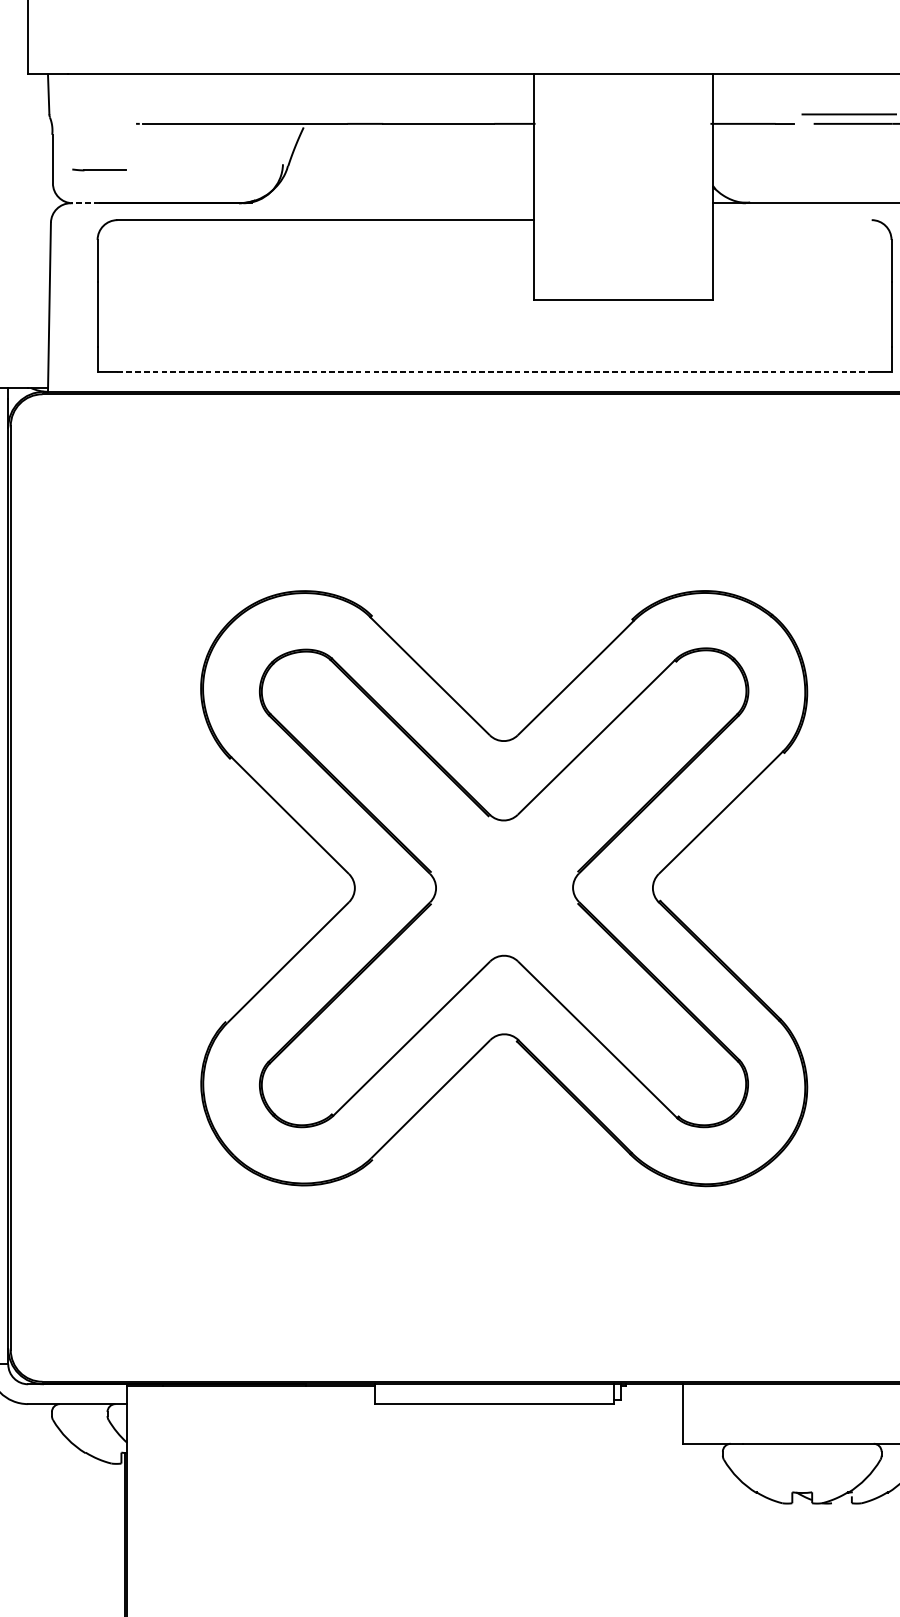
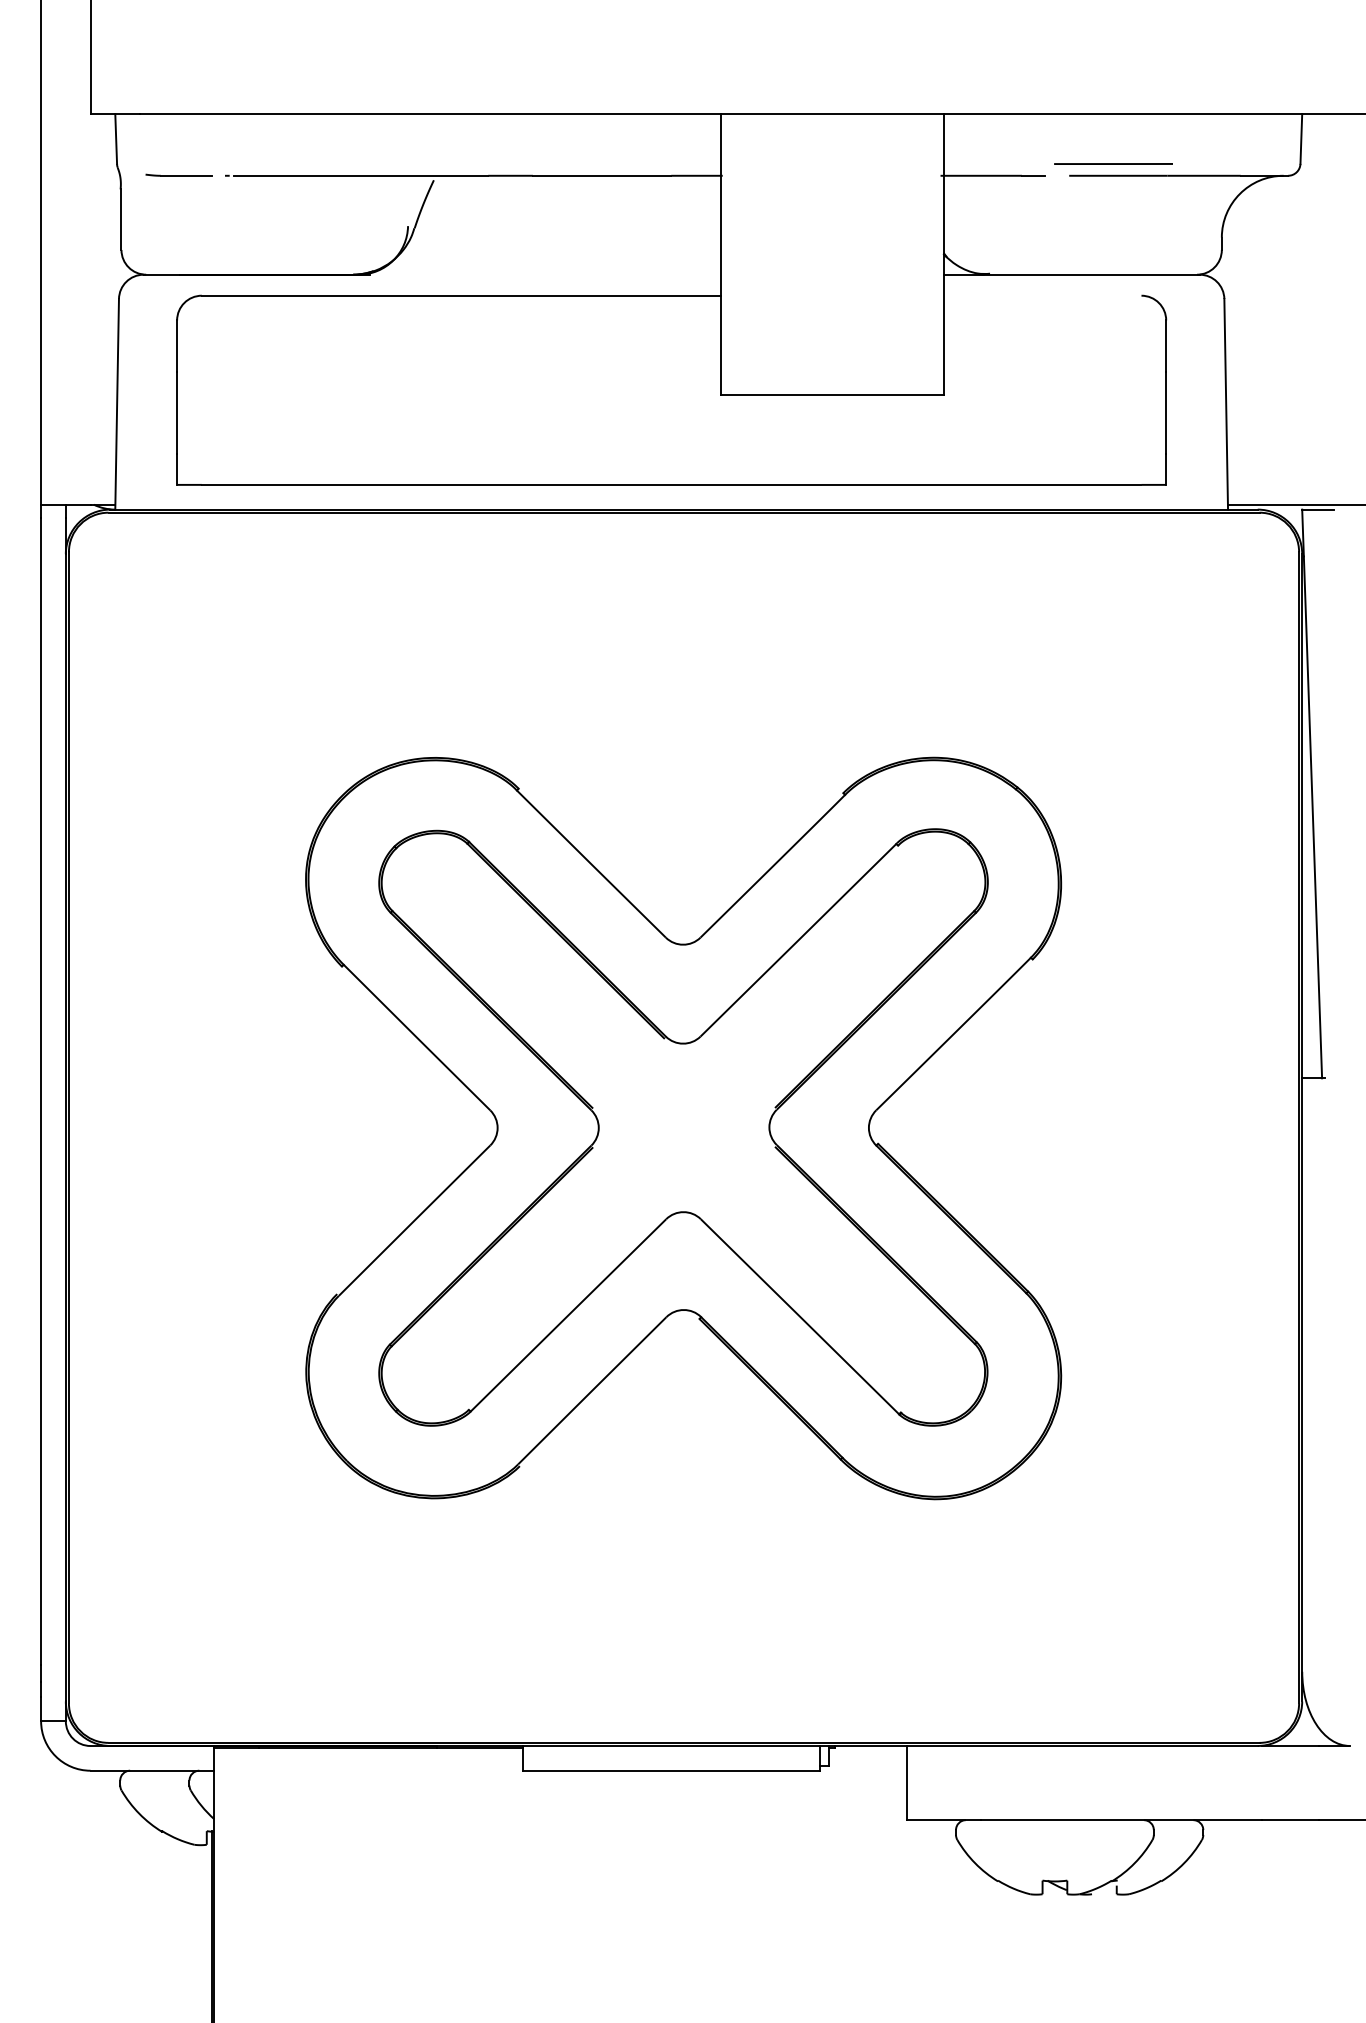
part: (98, 169) -> (178, 174), moved
line: (85, 203) -> (161, 274), dashed -> solid
line: (494, 371) -> (671, 484), dashed -> solid

